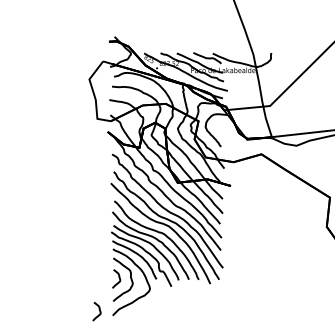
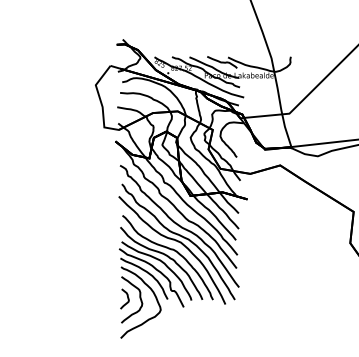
curve: (99, 311) -> (106, 333), removed

